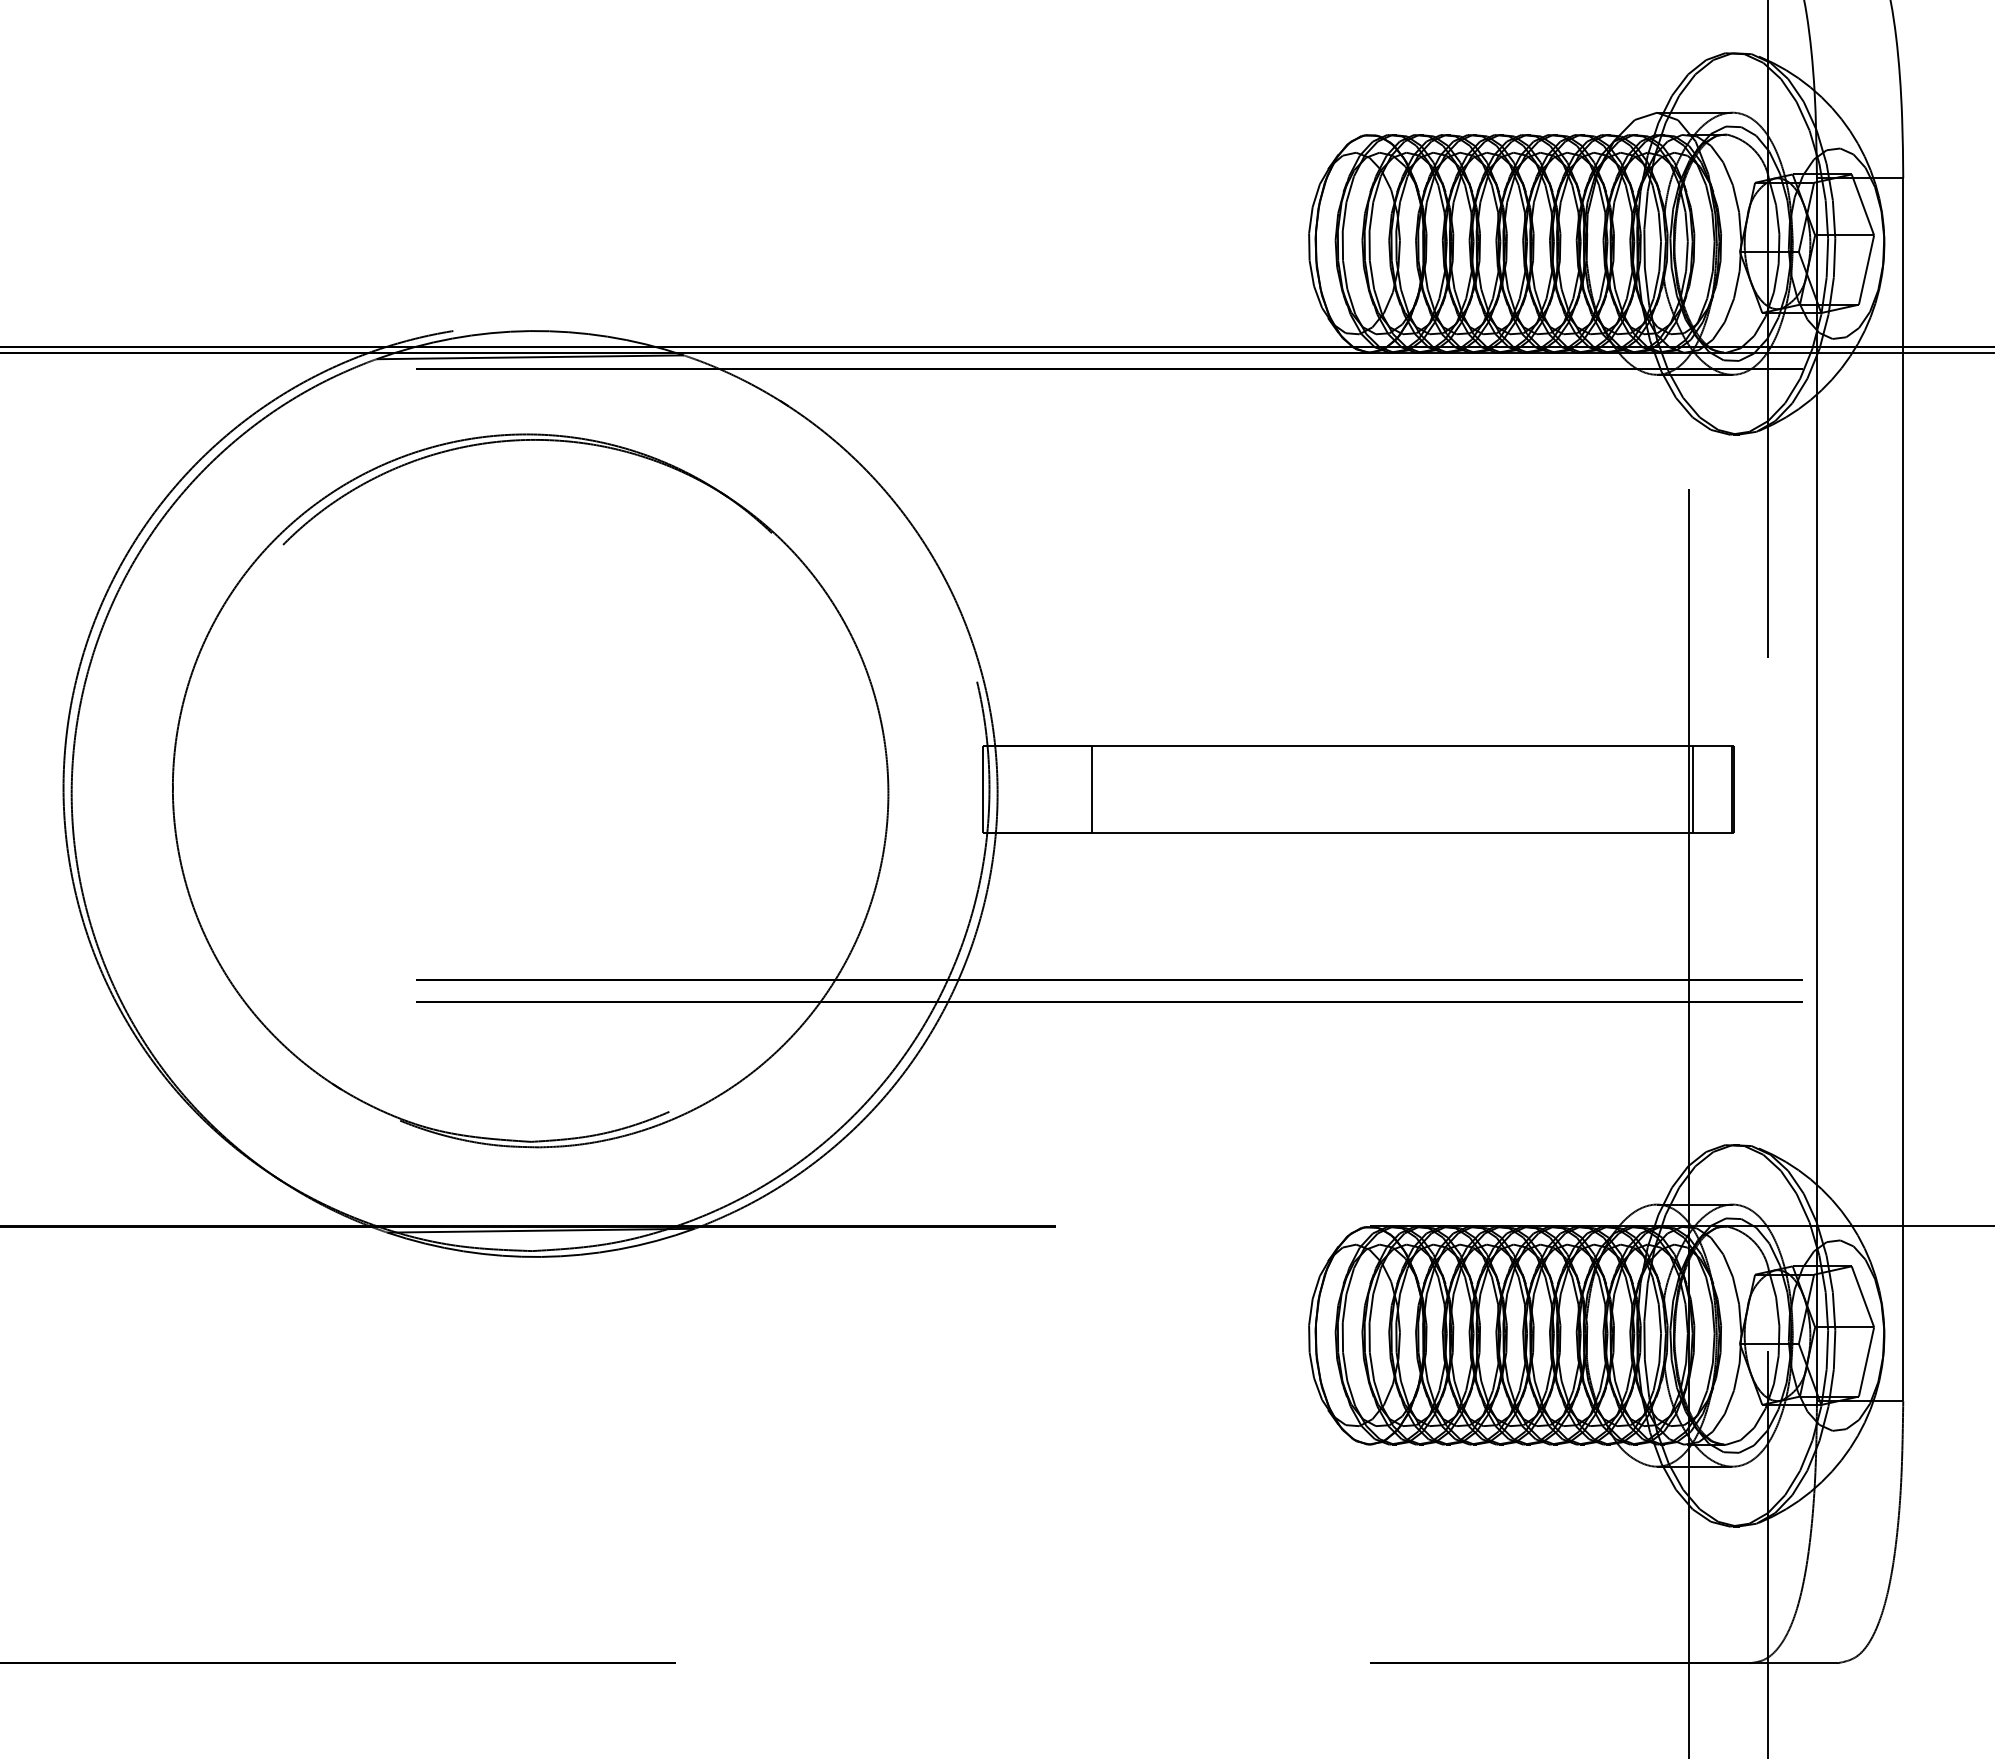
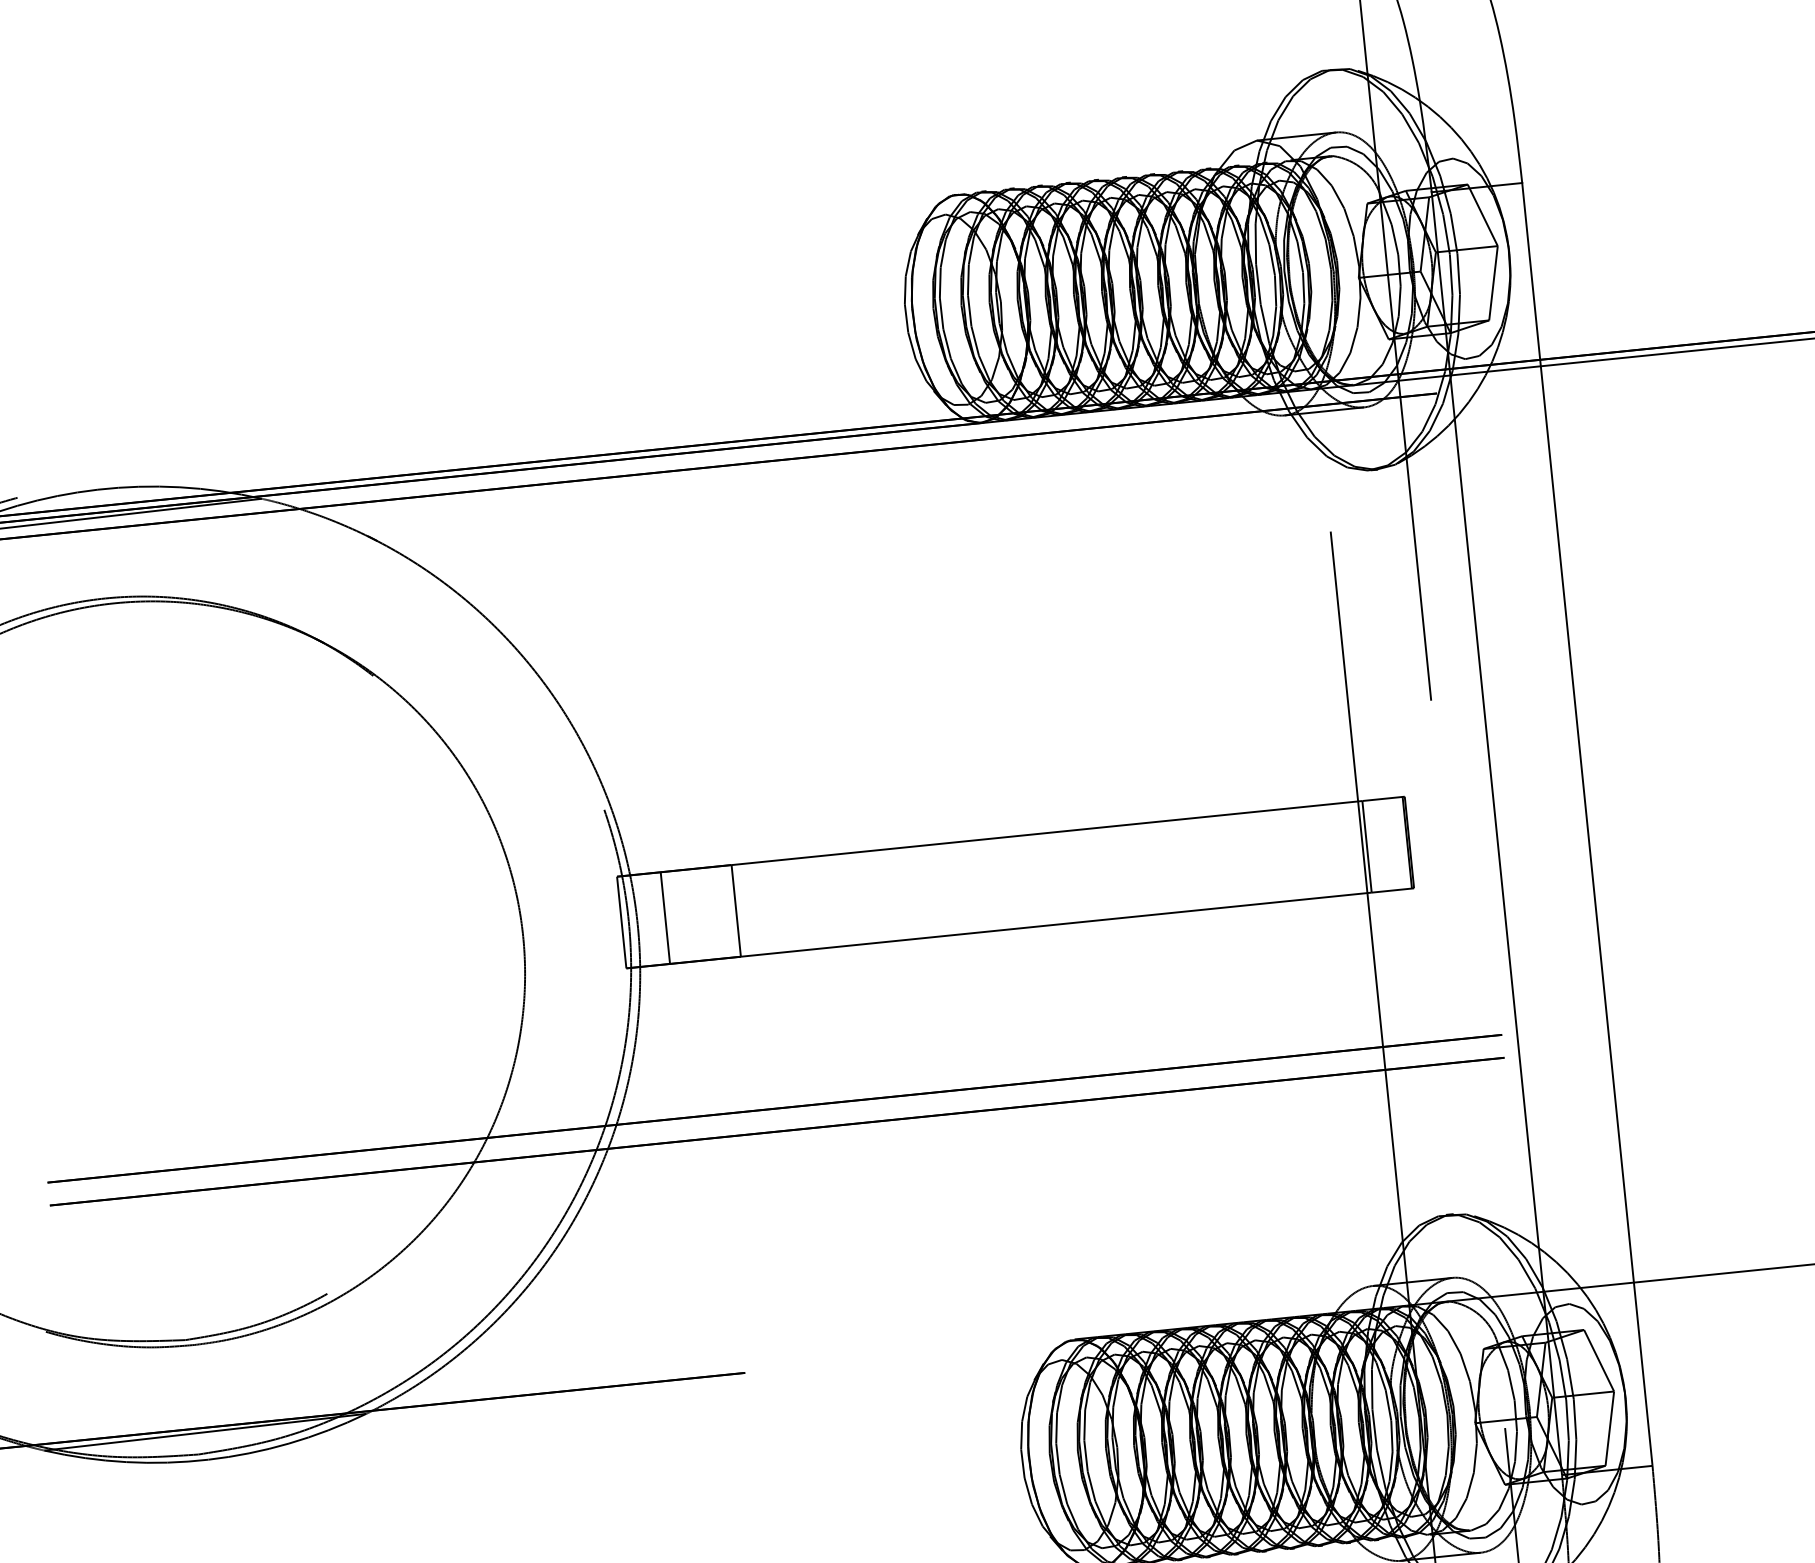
line: (1024, 789) -> (665, 917), added

